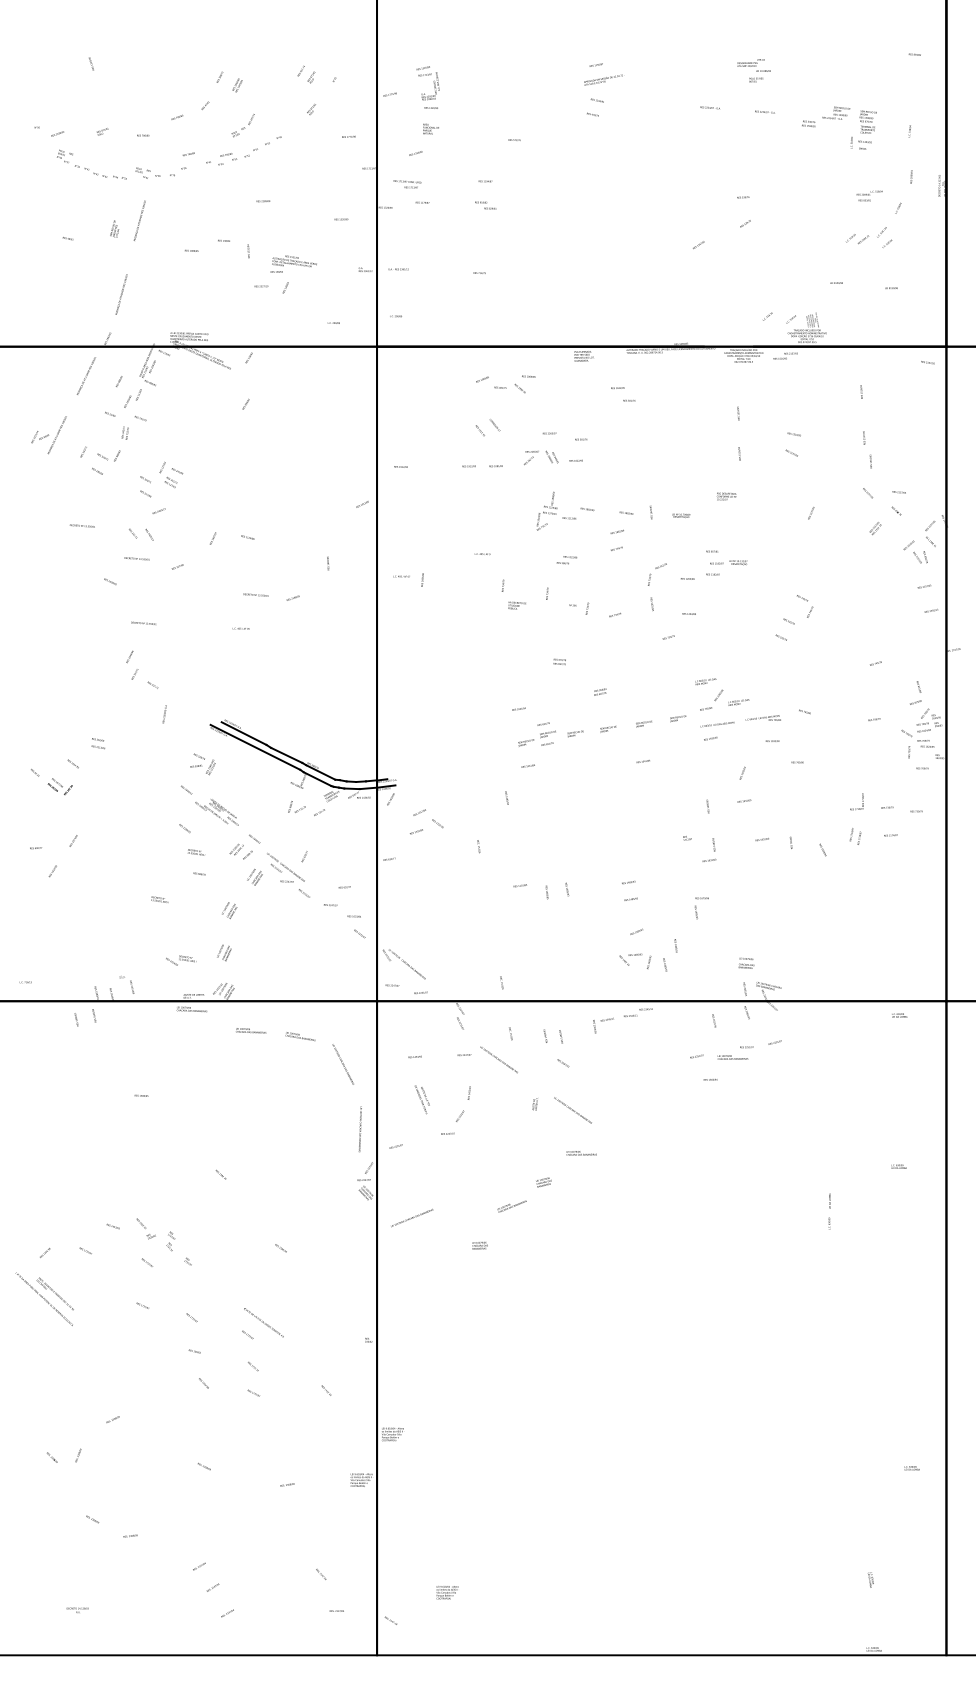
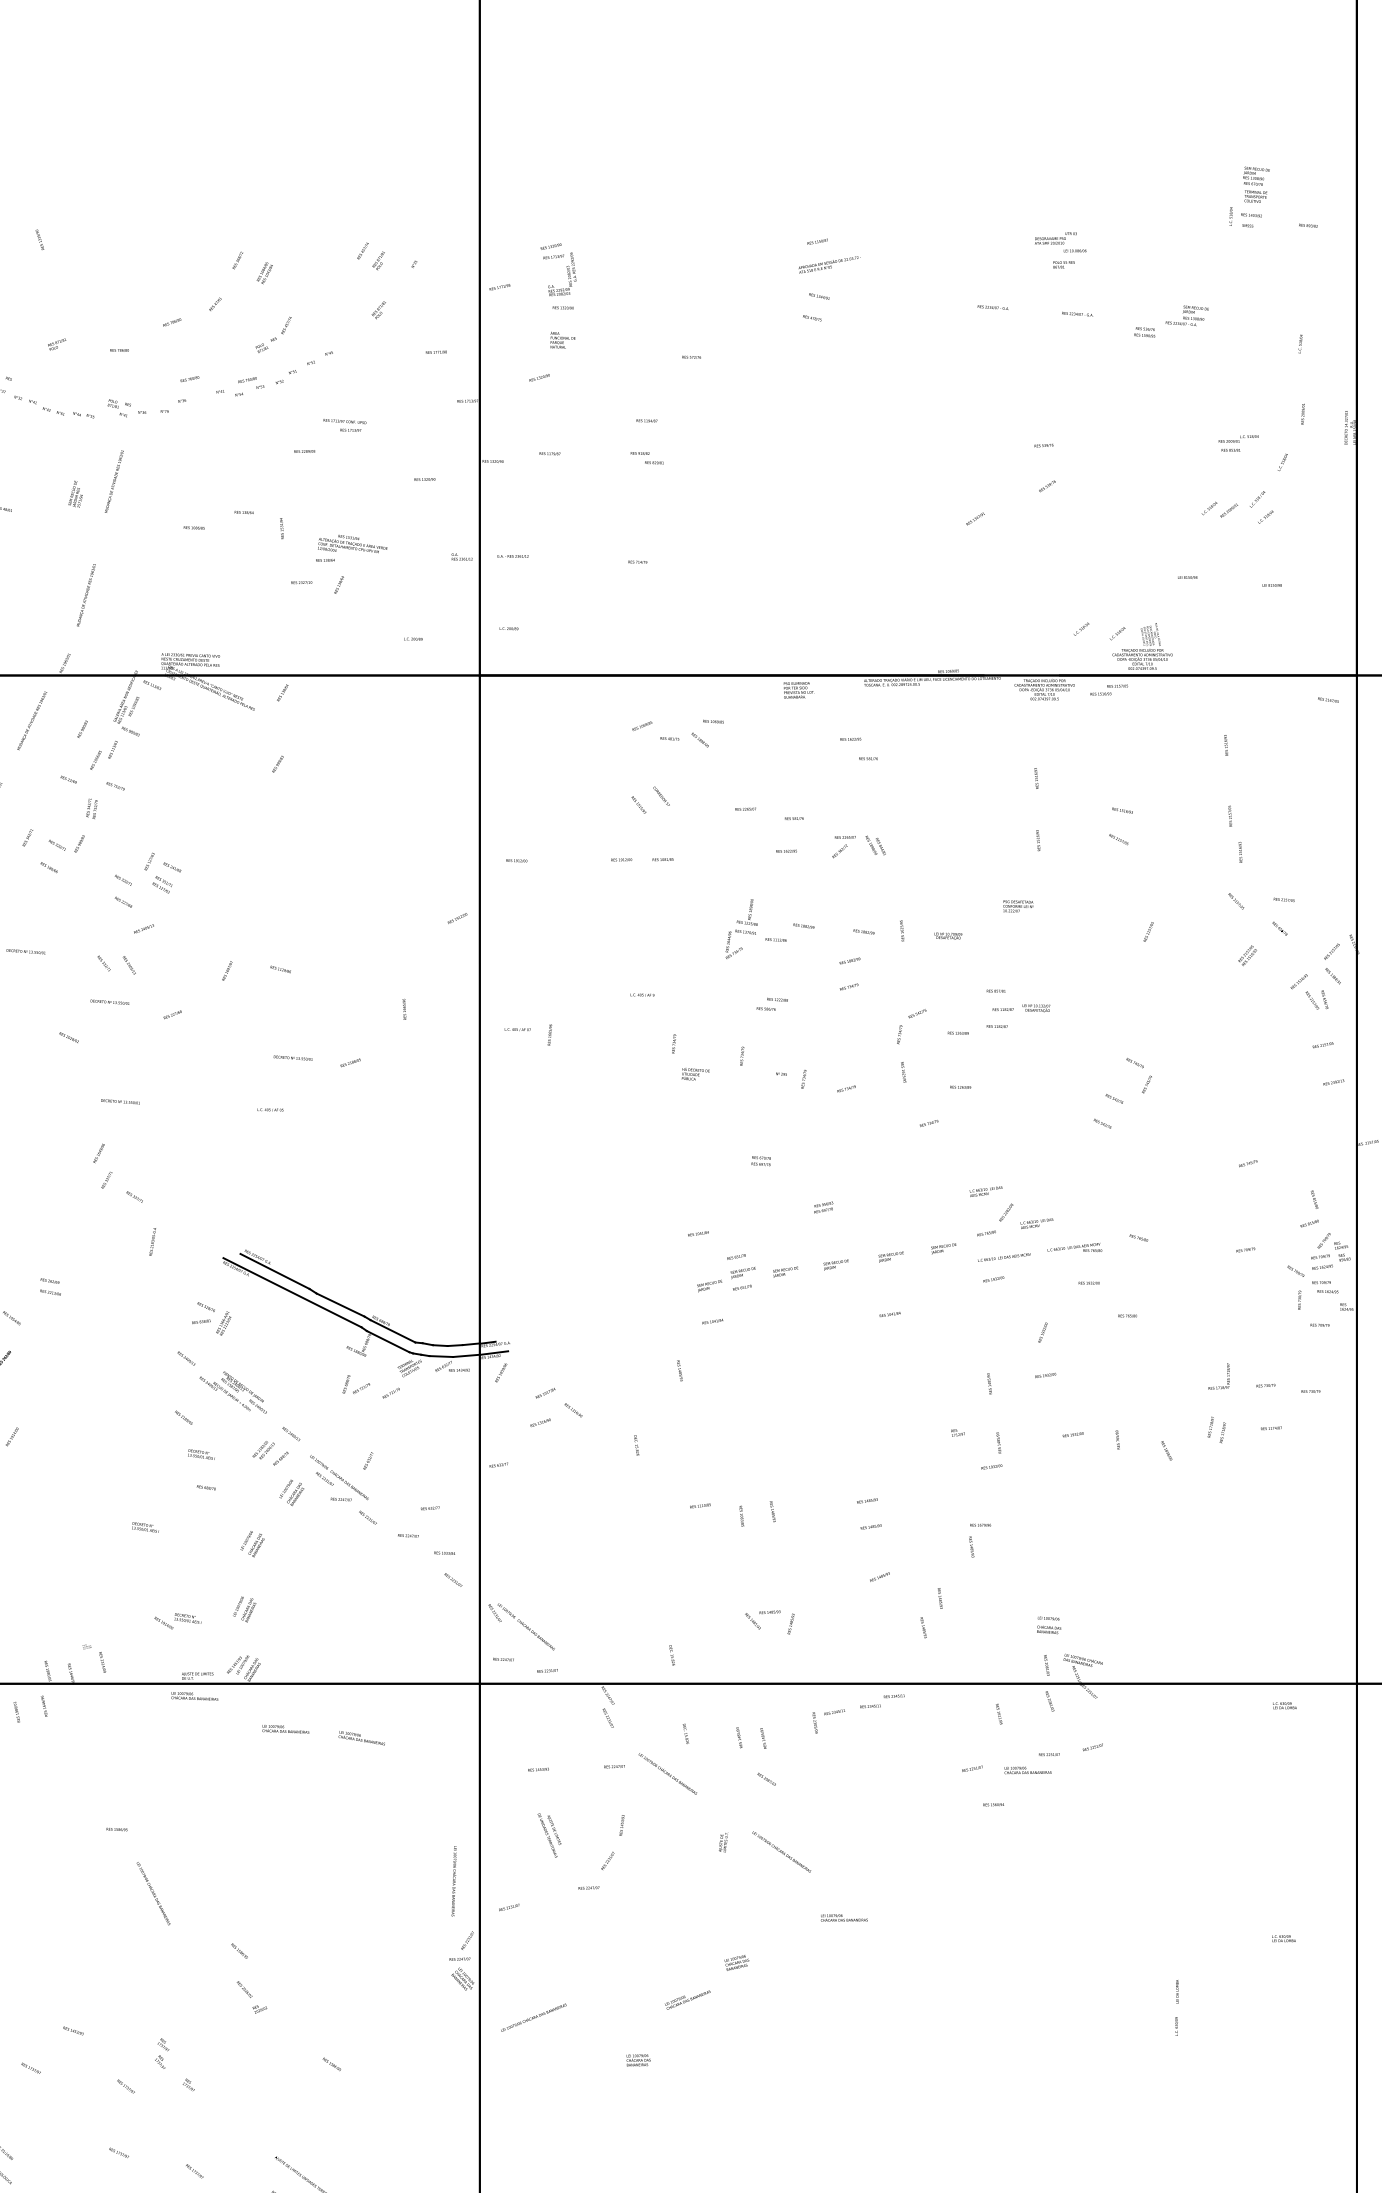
text: (863, 129) -> (1249, 196), moved
text: (407, 184) -> (344, 425), moved
text: (541, 457) -> (859, 846), moved
text: (635, 960) -> (770, 1621), moved
text: (342, 1064) -> (152, 1893), moved
text: (581, 1153) -> (844, 1918), moved
text: (145, 1228) -> (250, 1996), moved

